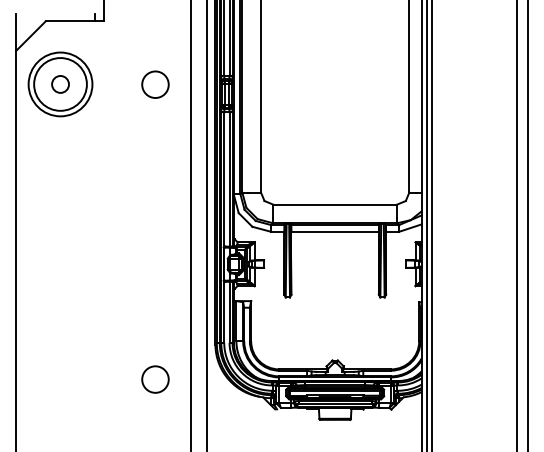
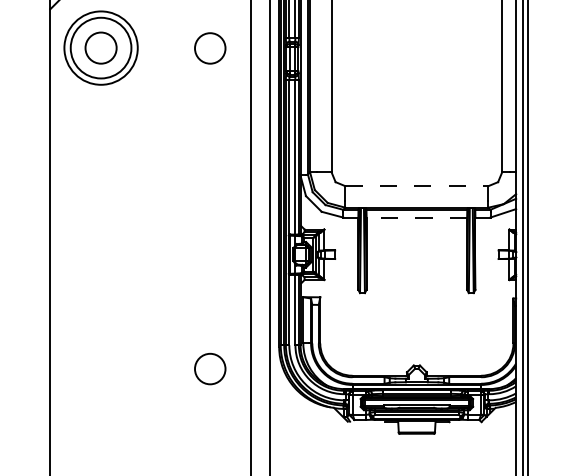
circle: (60, 84) -> (101, 48), size x1.6
line: (335, 204) -> (417, 186), solid -> dashed
line: (335, 231) -> (417, 217), solid -> dashed
circle: (155, 379) -> (210, 368), moved

